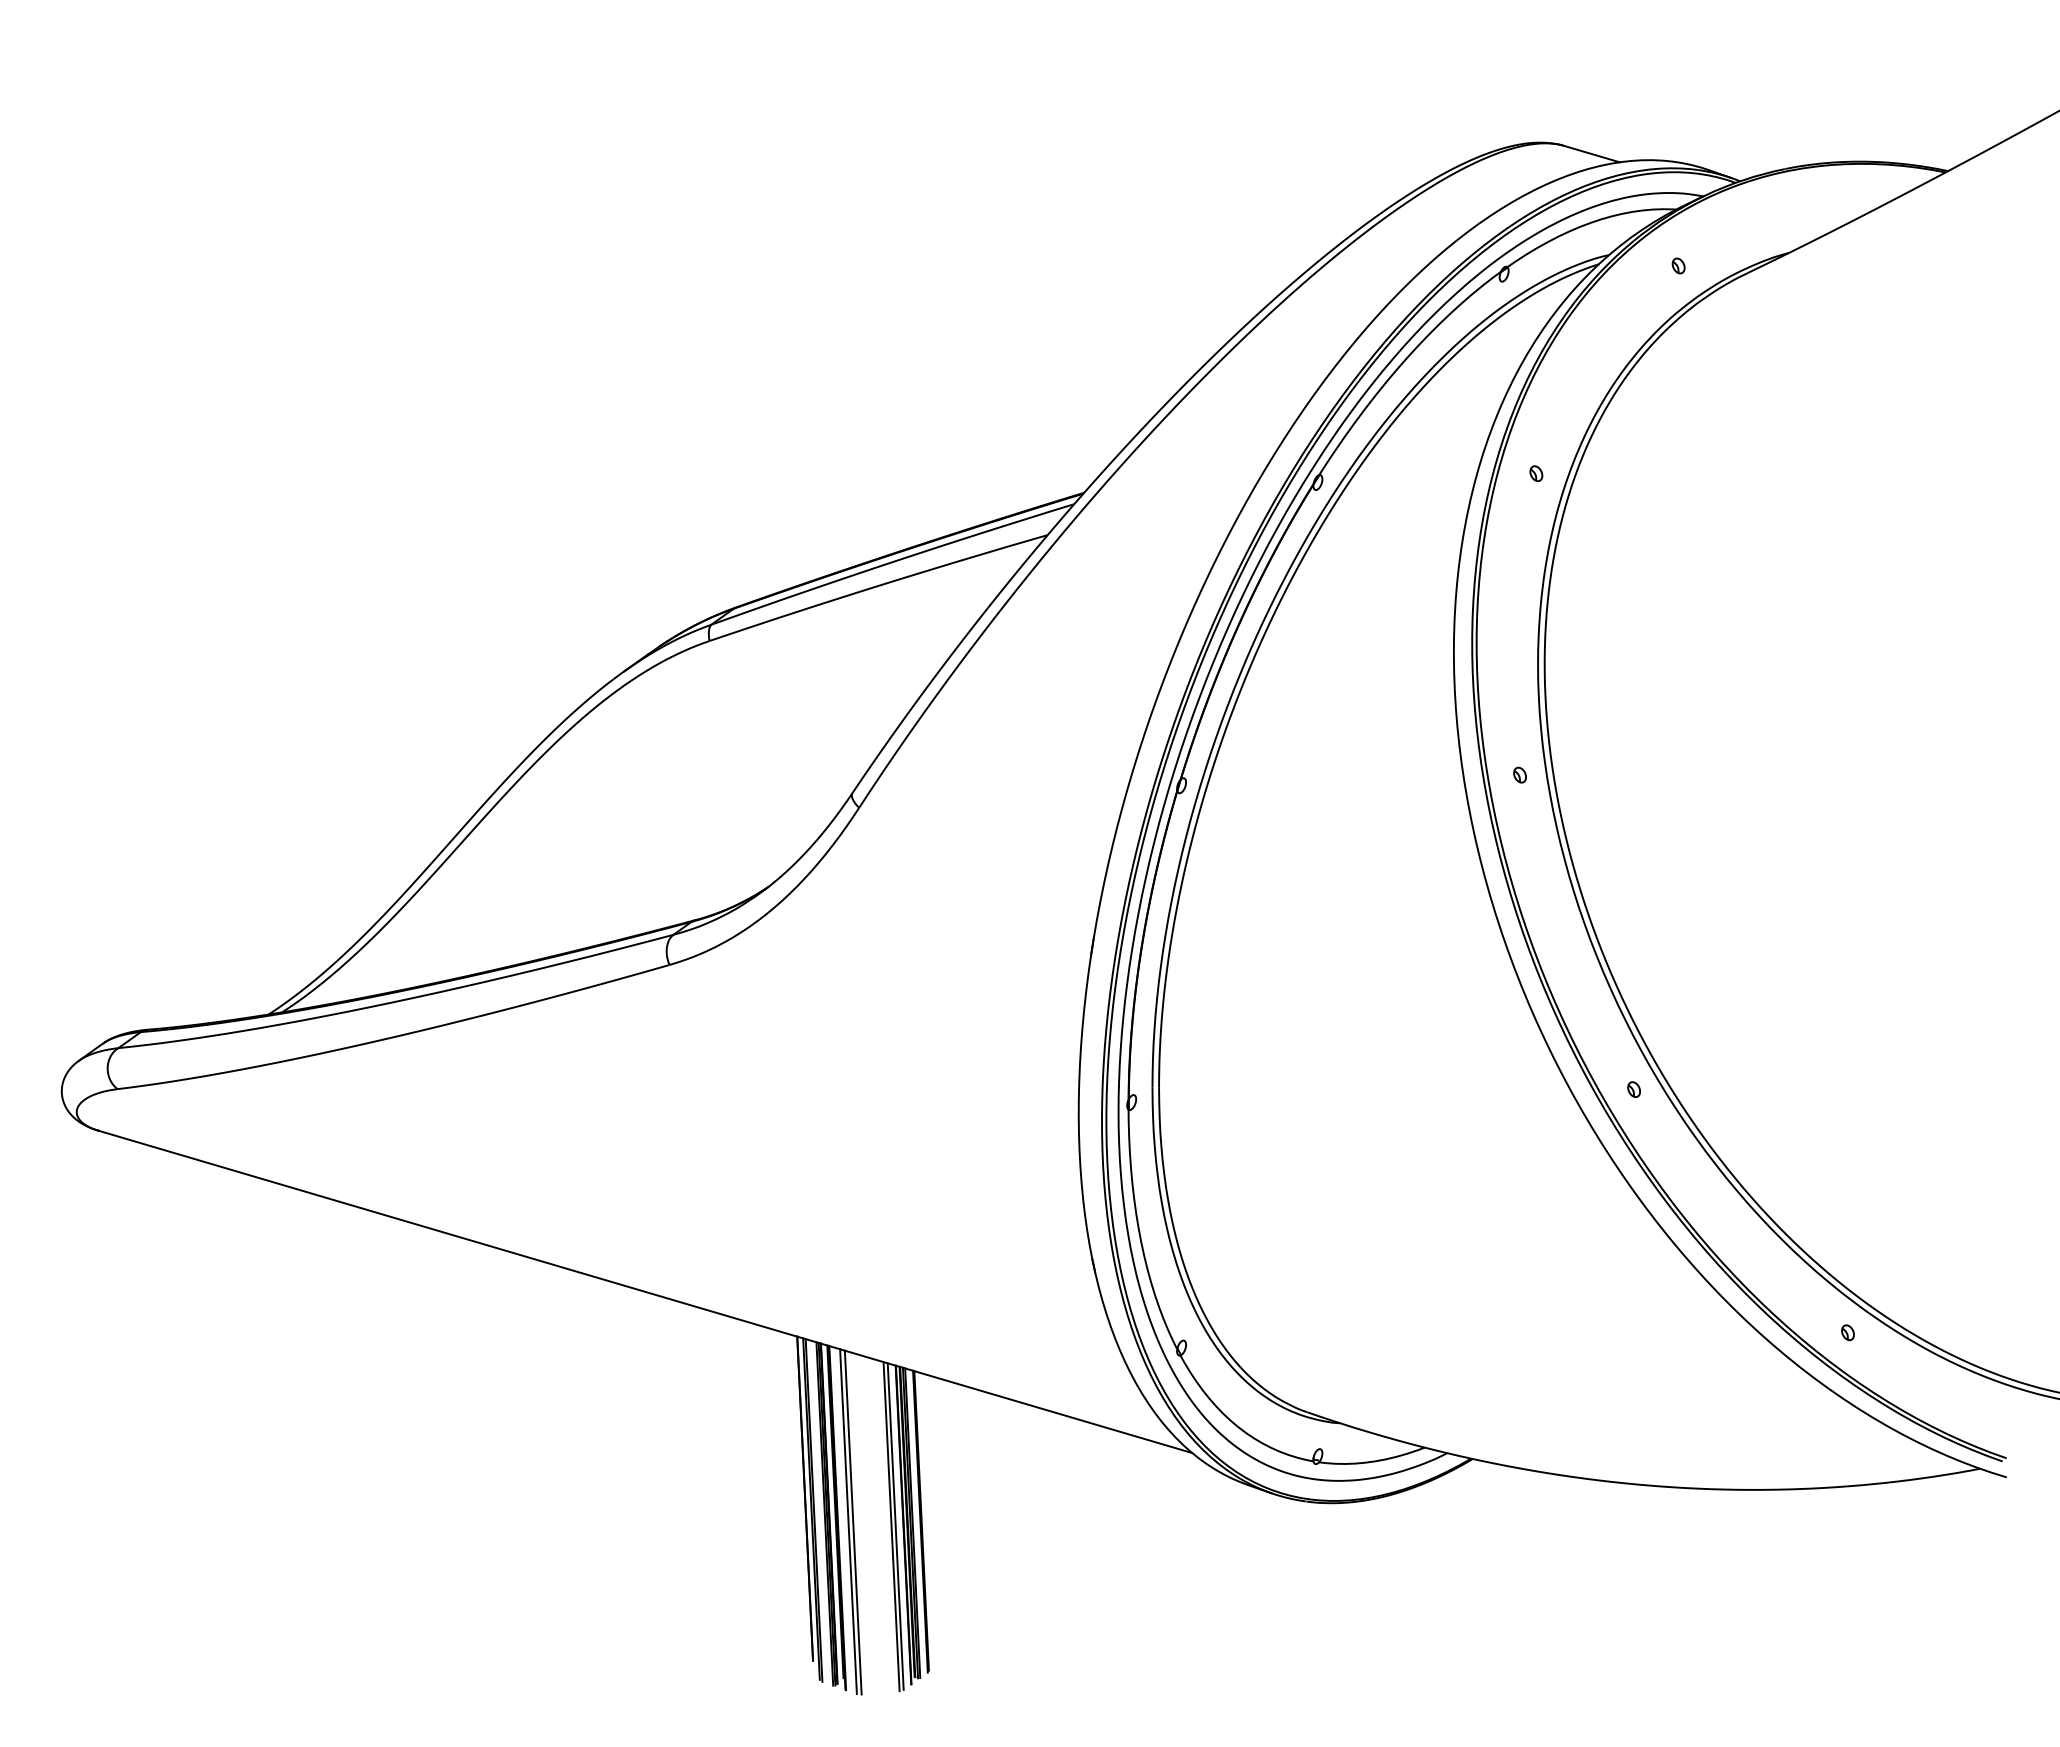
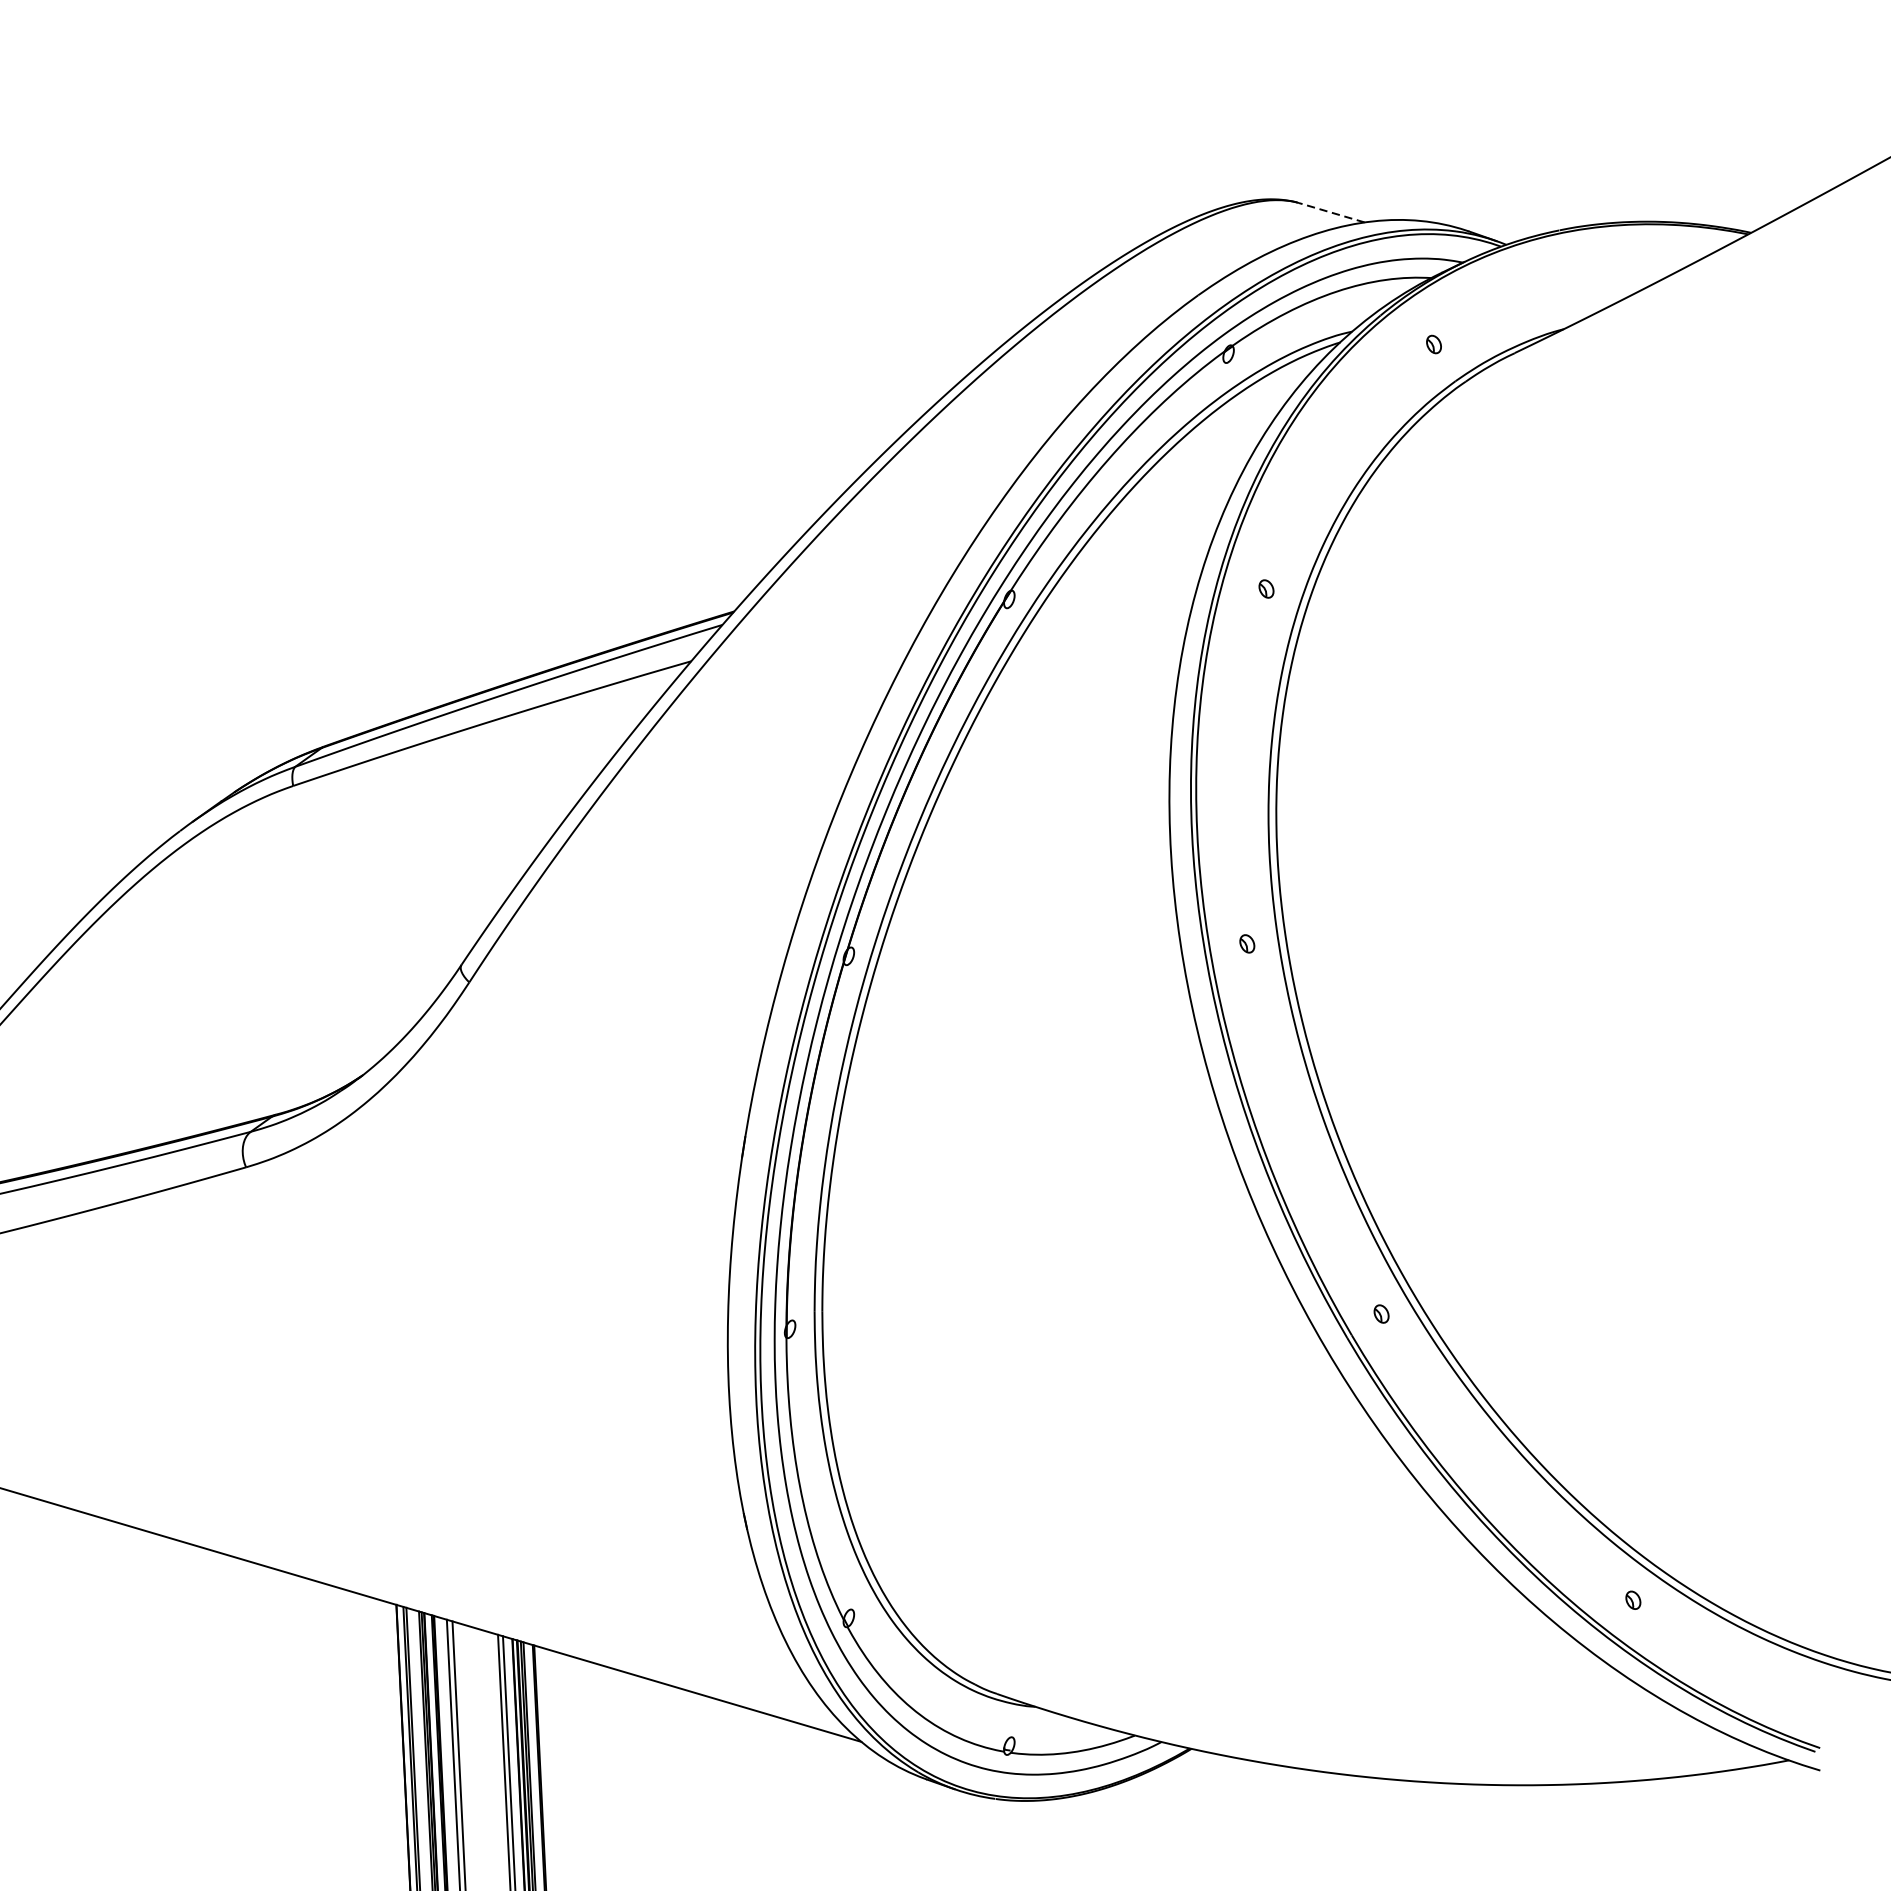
line: (1591, 153) -> (1331, 212), solid -> dashed

